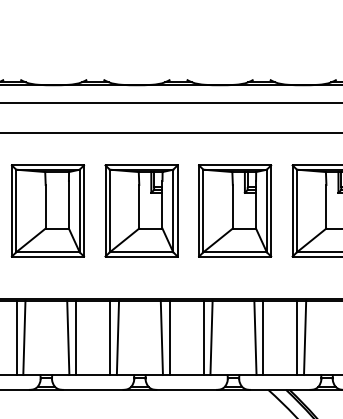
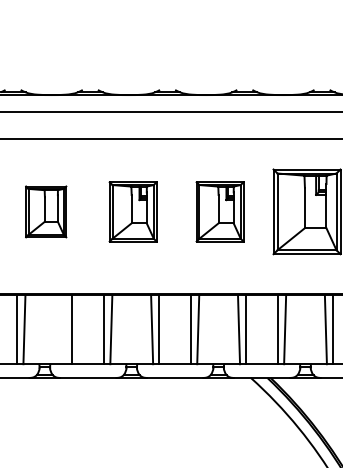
part: (47, 210) -> (45, 211), size x0.6
part: (140, 210) -> (132, 211), size x0.7
part: (234, 210) -> (219, 211), size x0.7
line: (68, 337) -> (65, 329), removed

